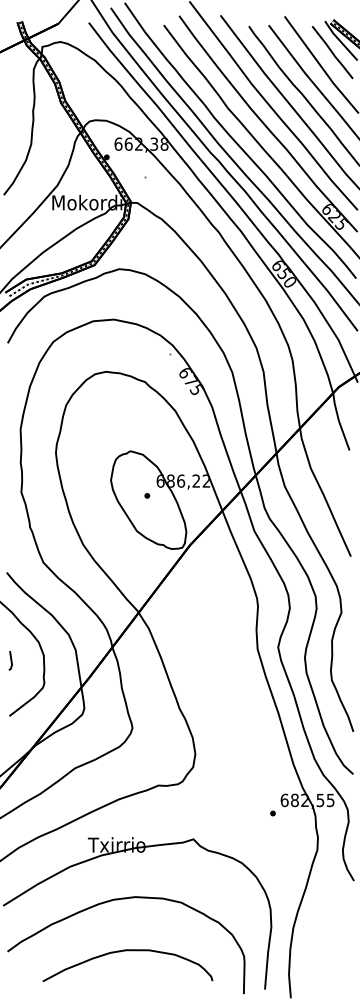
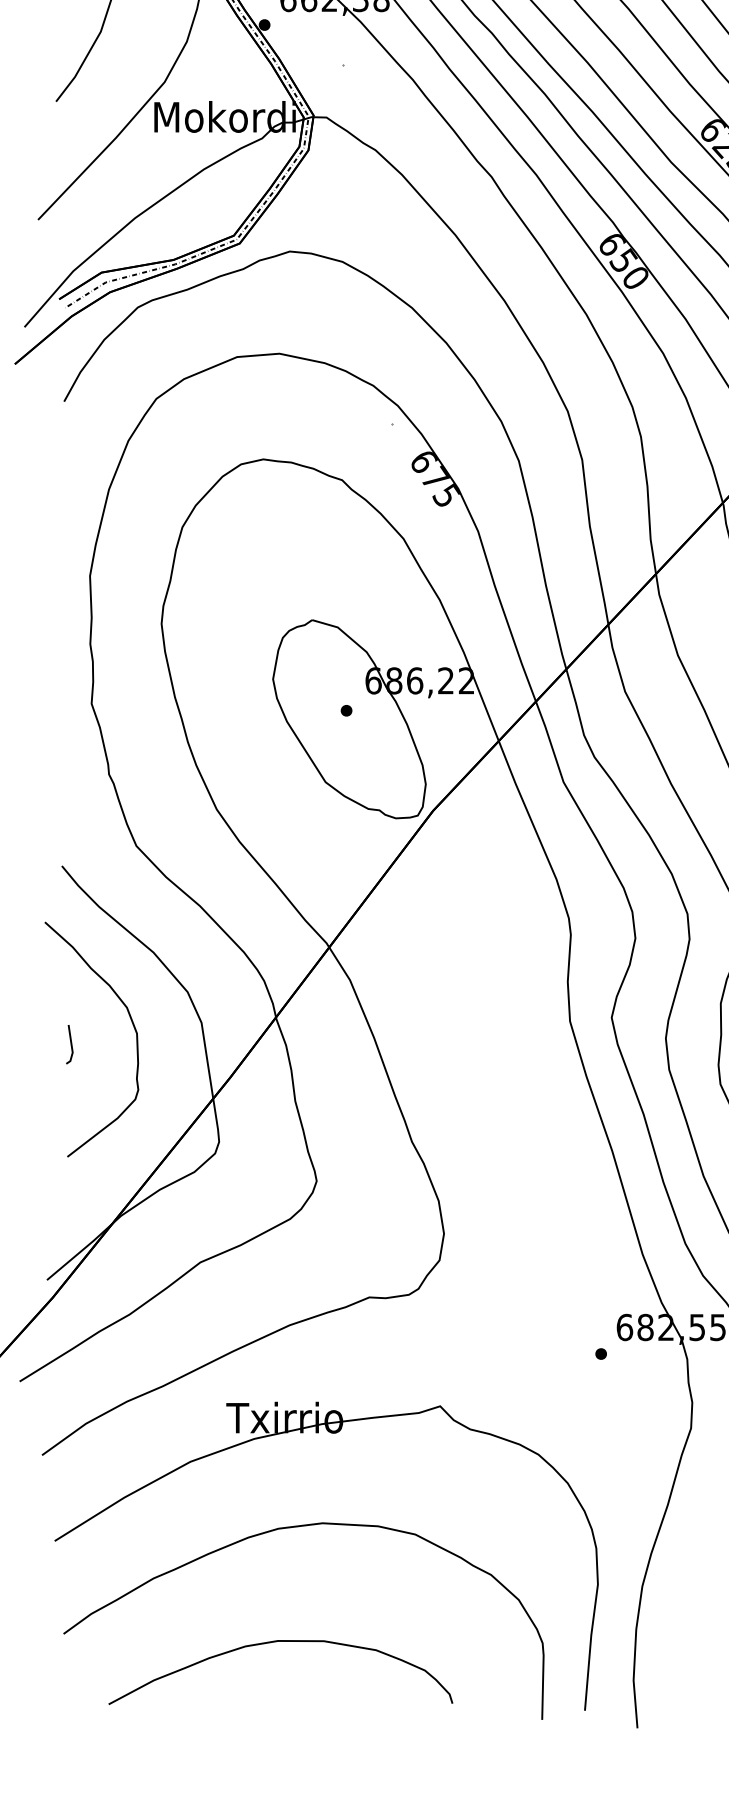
curve: (127, 951) -> (280, 1643), moved

